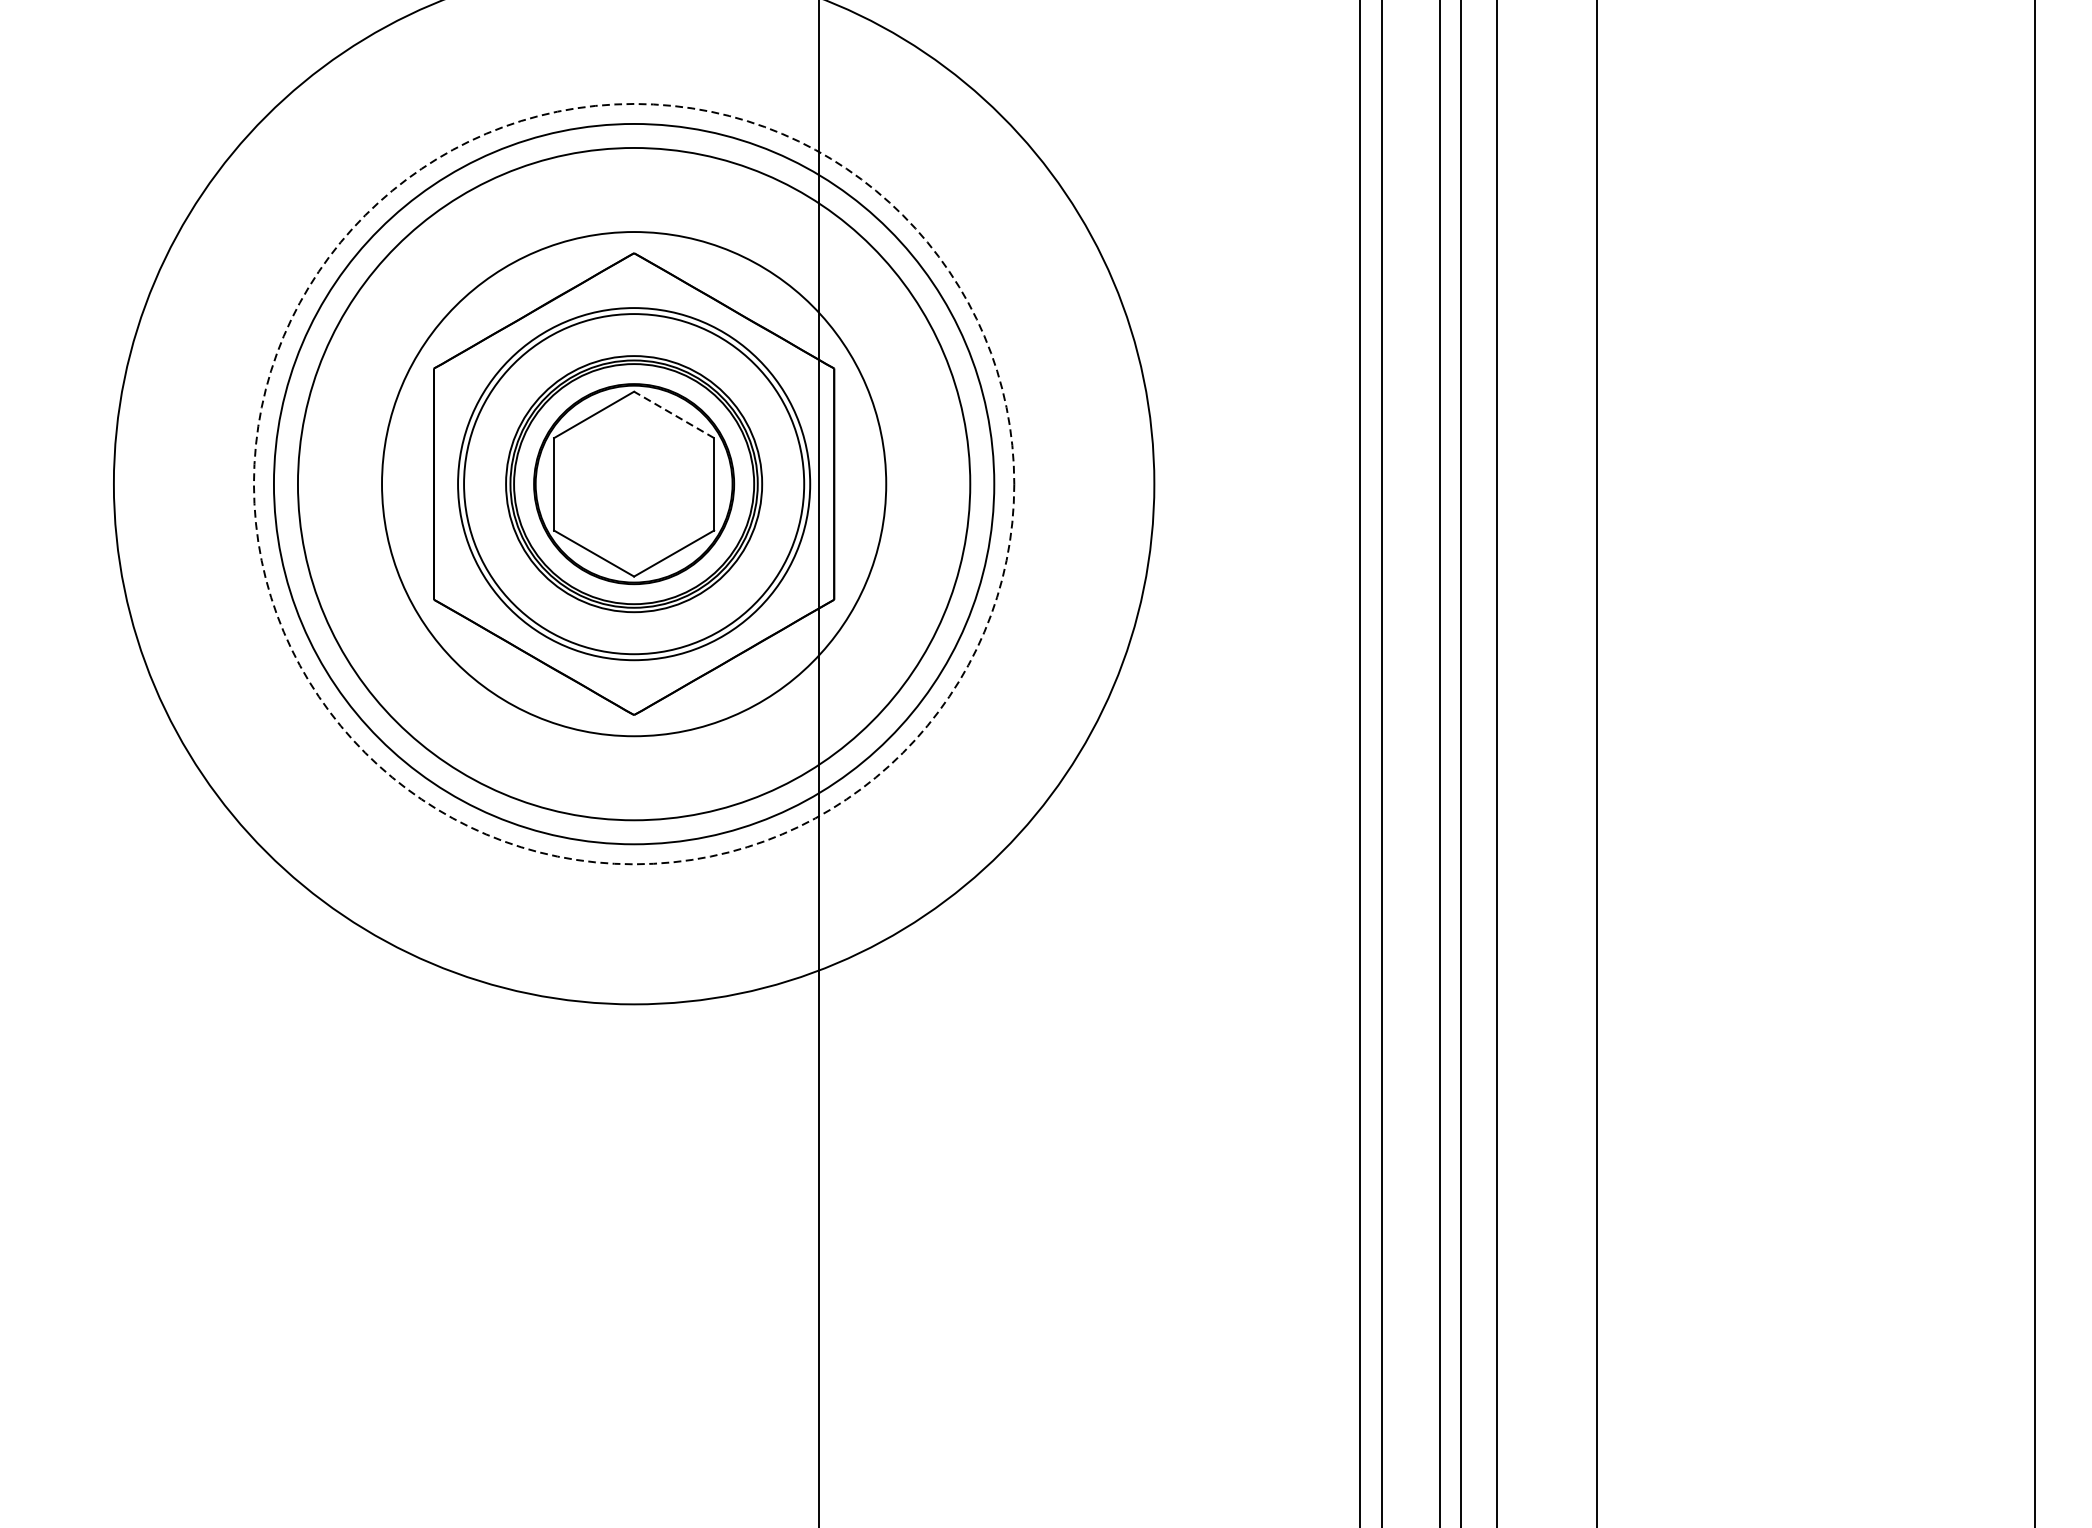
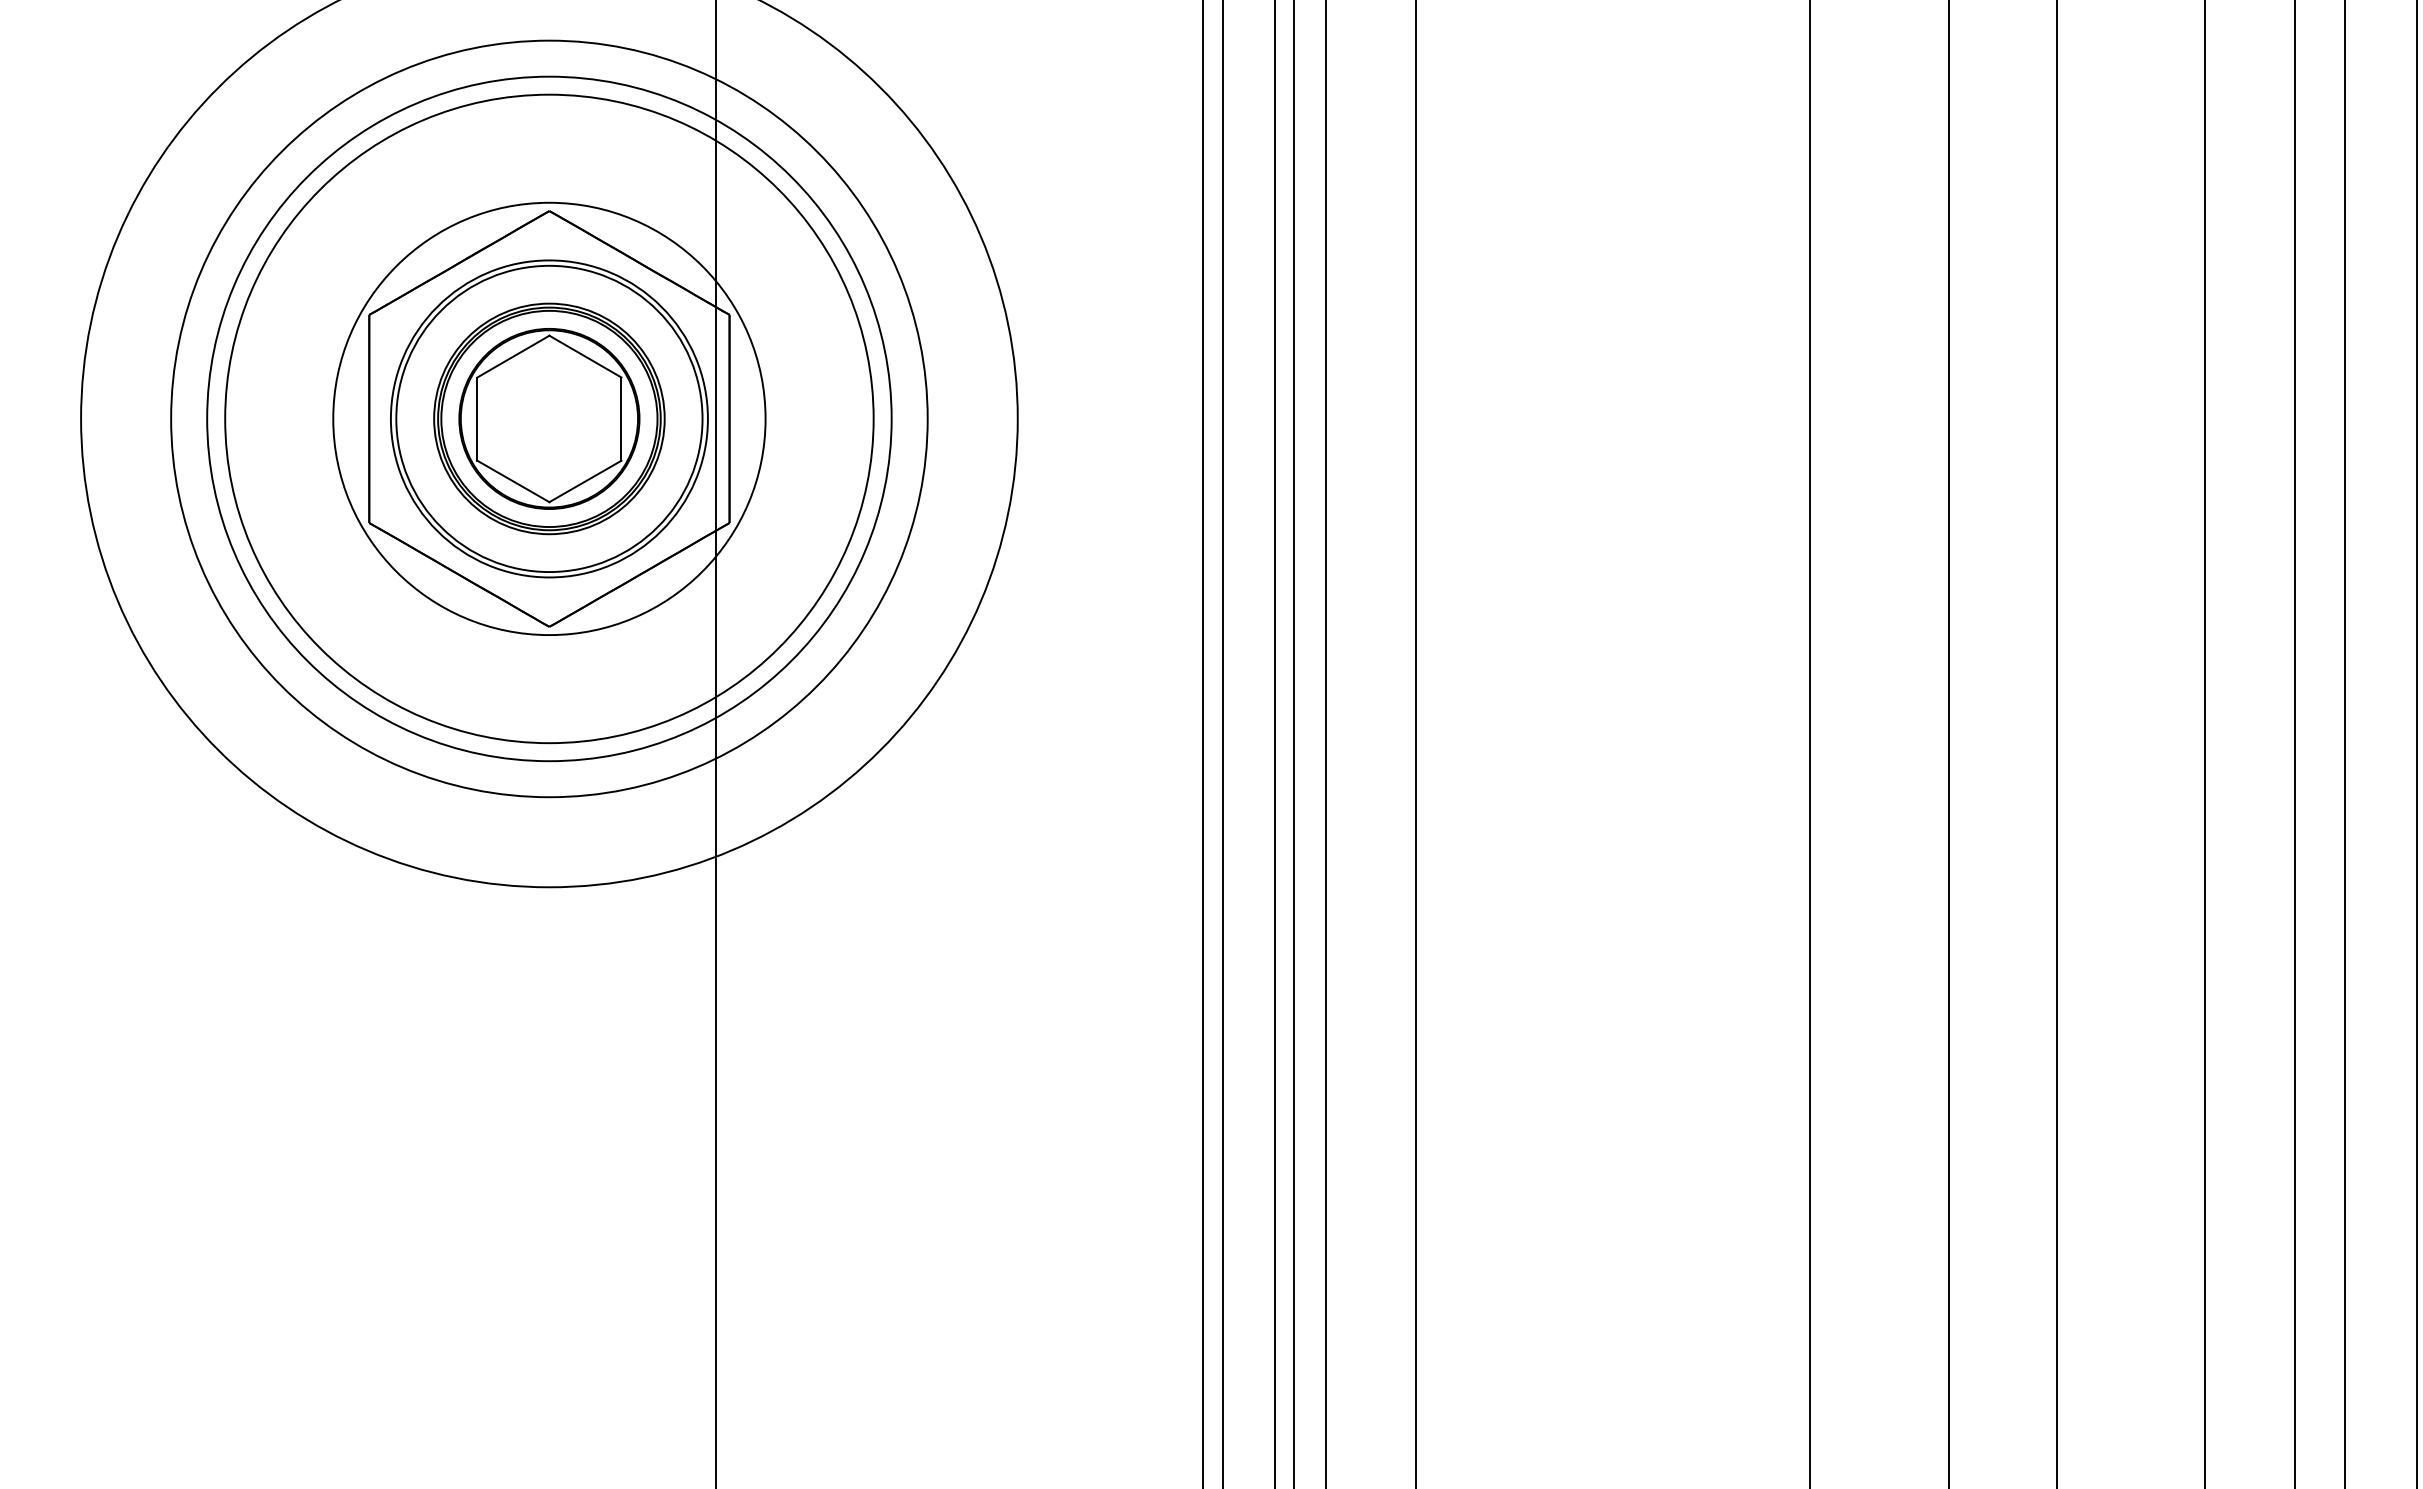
line: (674, 414) -> (585, 356), dashed -> solid
circle: (634, 483) -> (549, 418), dashed -> solid
circle: (634, 483) -> (549, 418), size x0.71
circle: (634, 483) -> (549, 418), size x1.67

